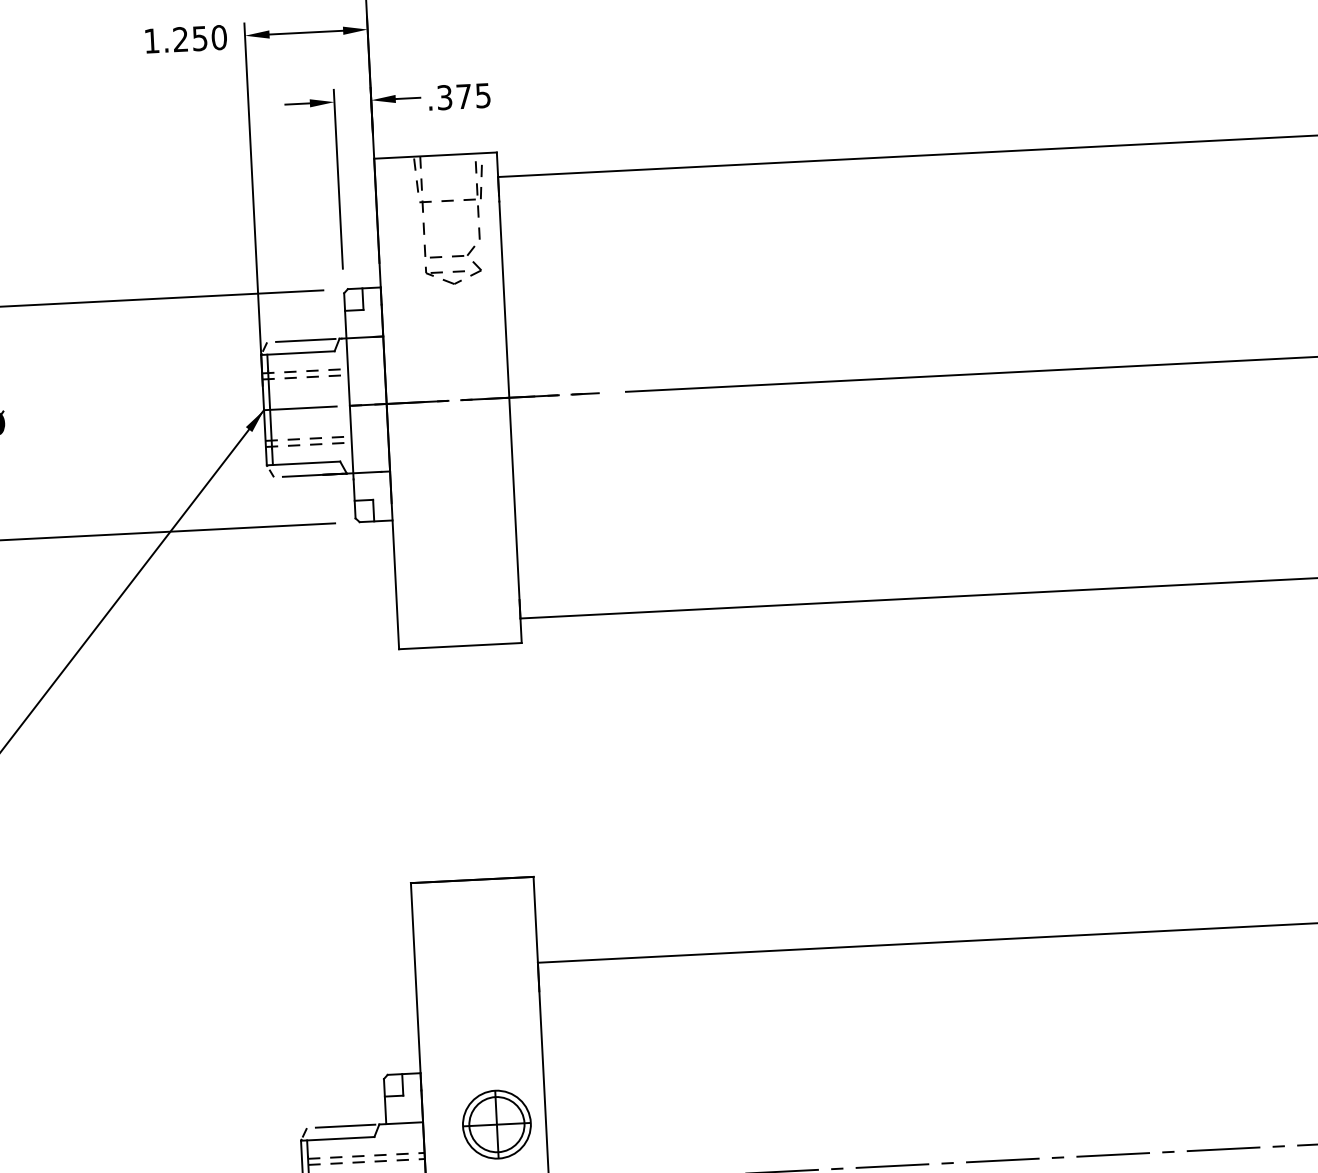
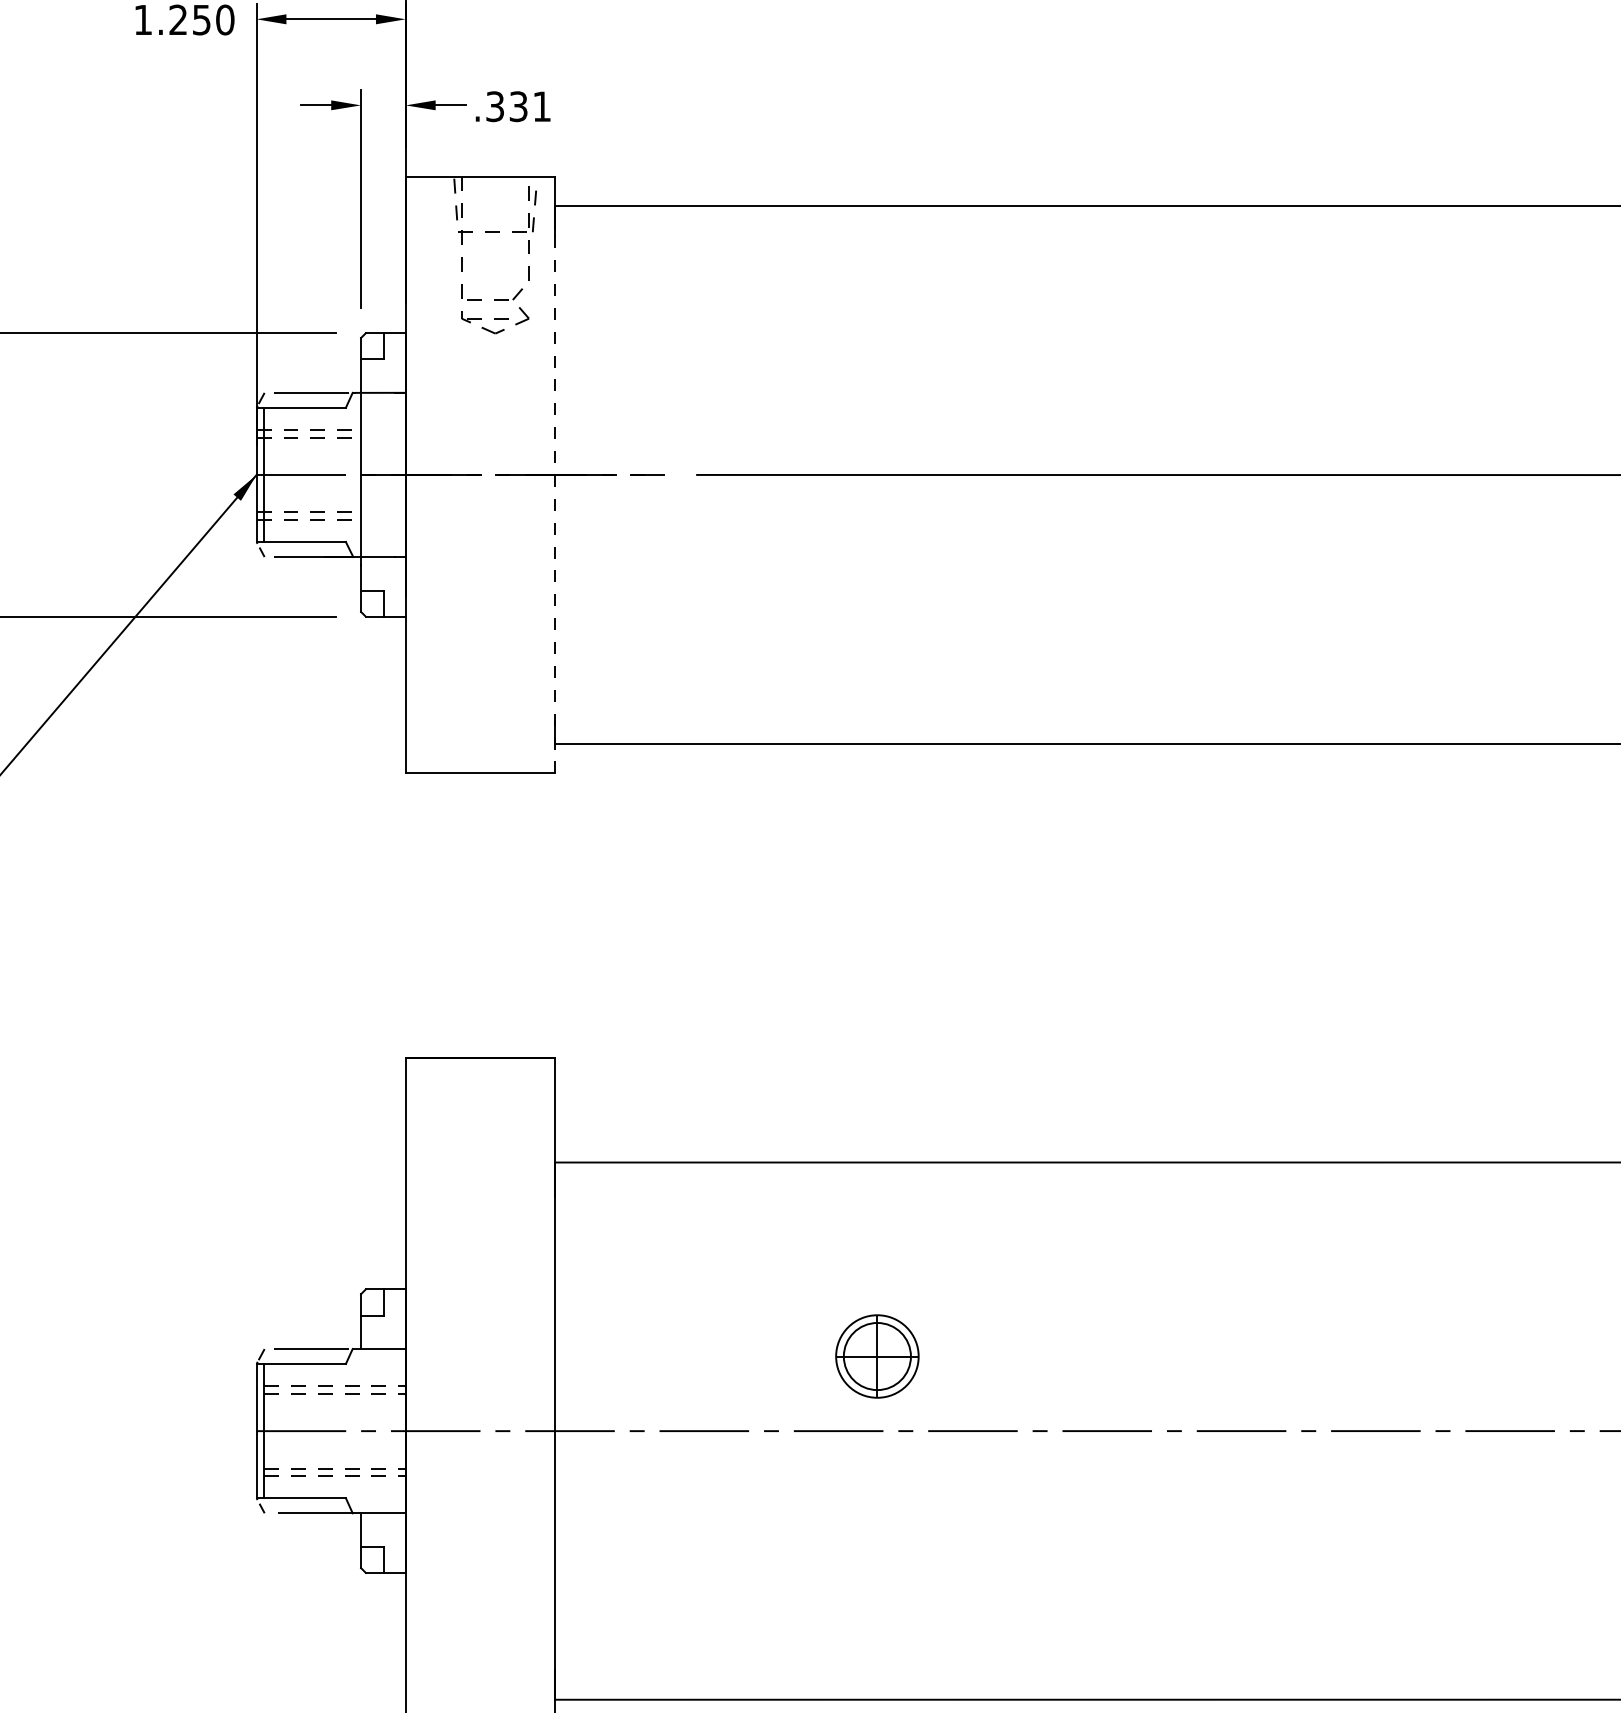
text: (472, 96) -> (529, 106), .375 -> .331
line: (510, 422) -> (555, 504), solid -> dashed
part: (497, 1124) -> (877, 1356), moved

